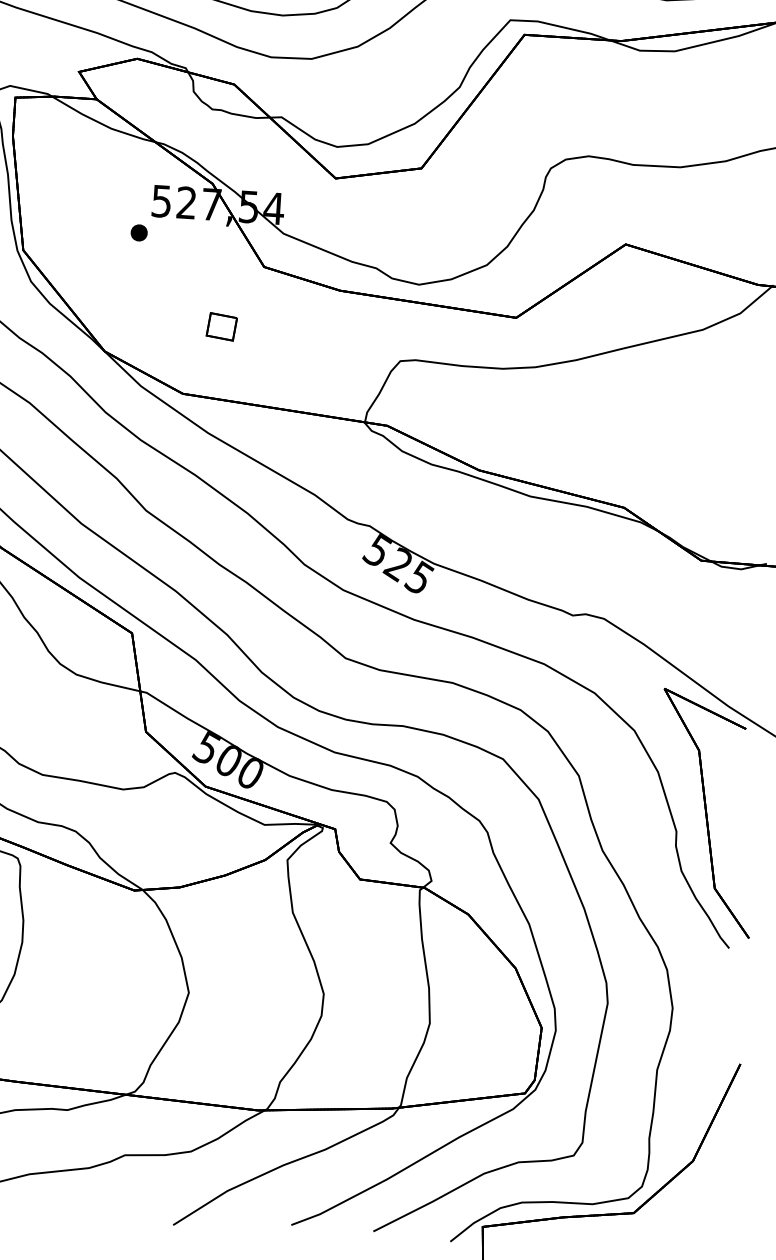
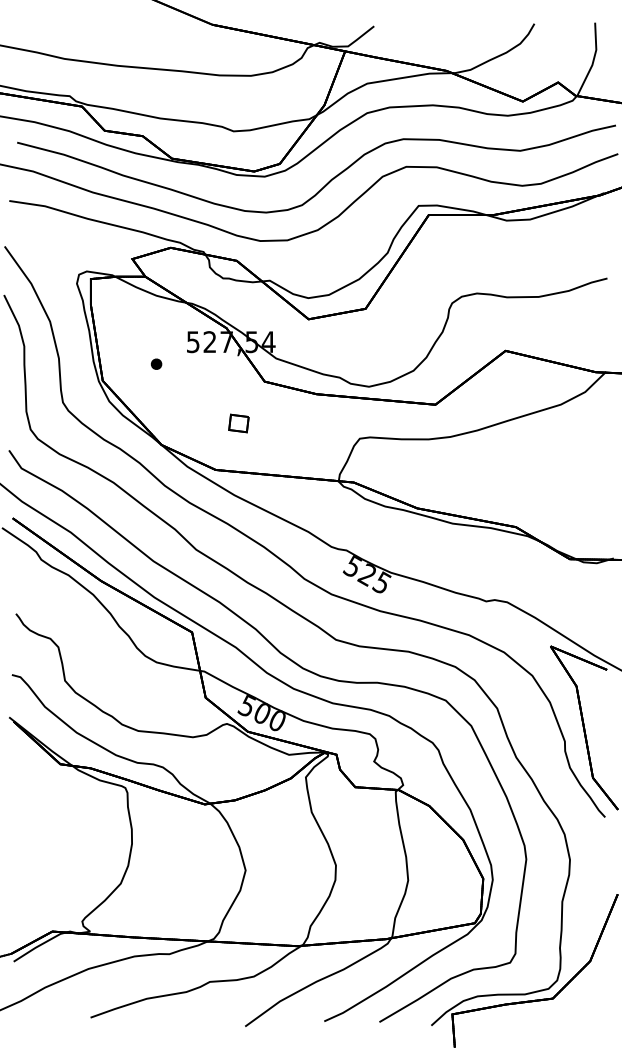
part: (139, 231) -> (156, 363), moved

